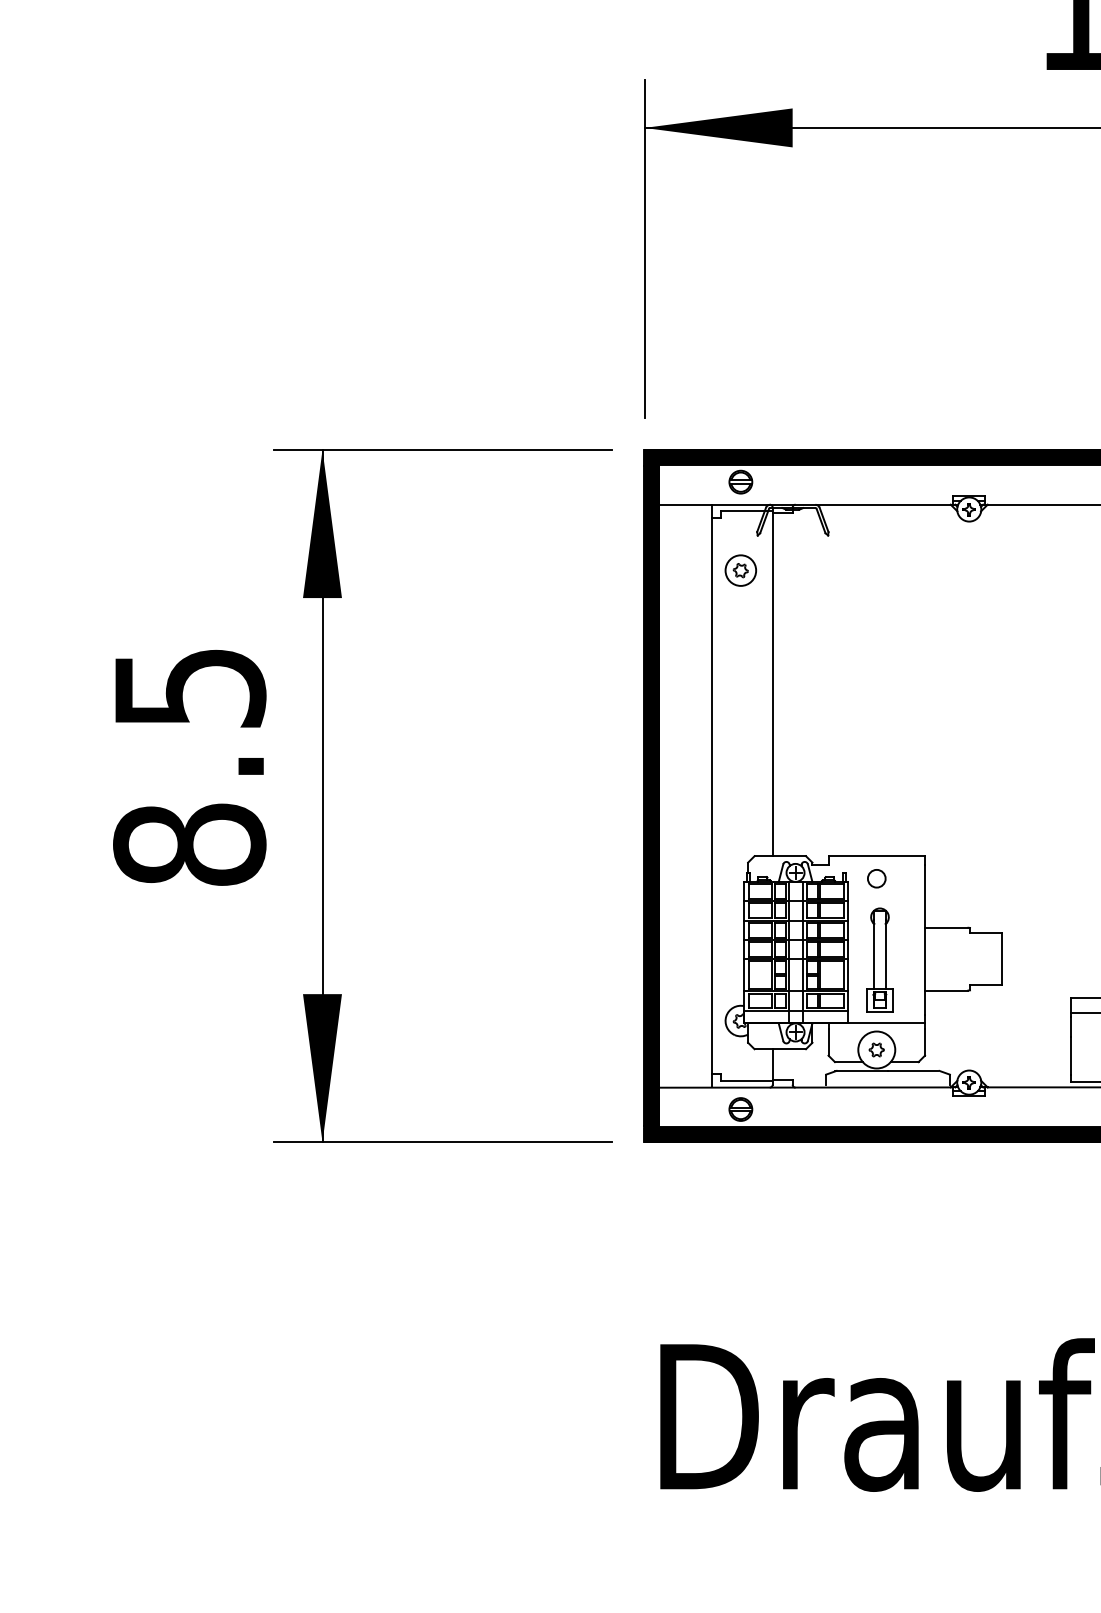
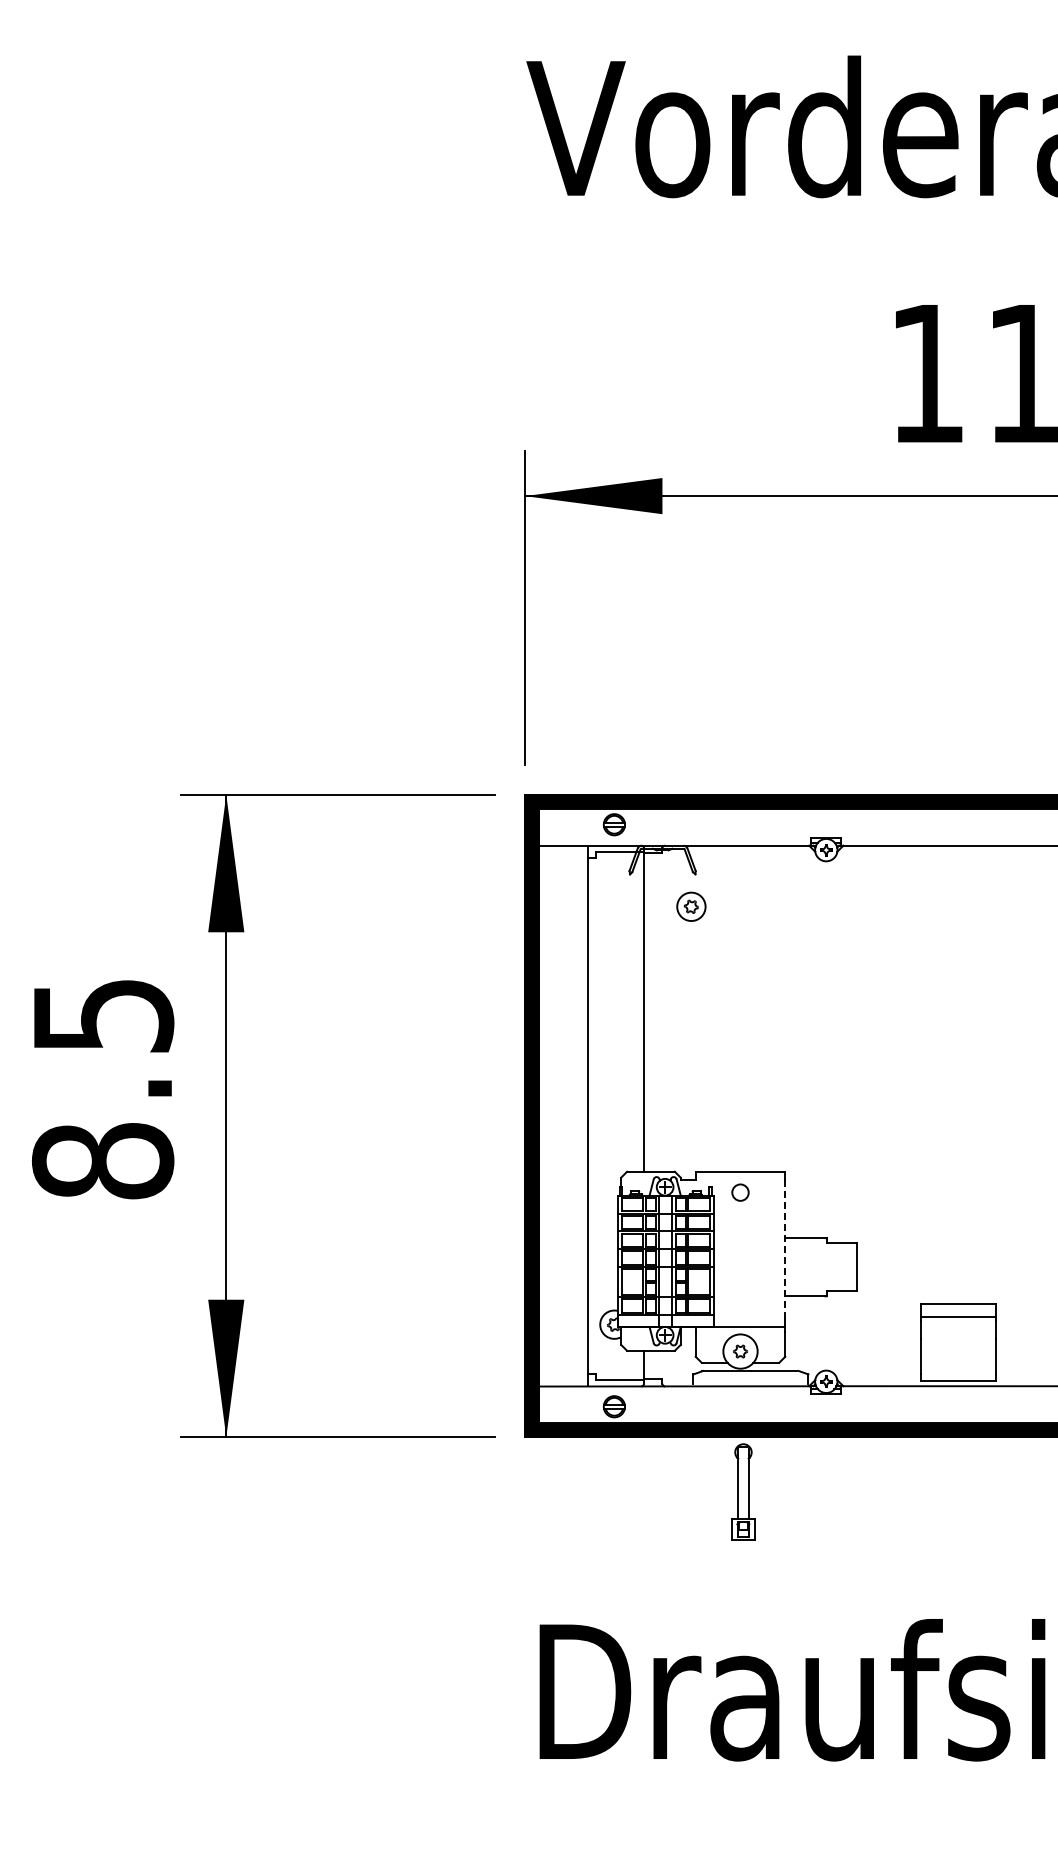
part: (740, 570) -> (691, 906), moved
line: (925, 939) -> (785, 1249), solid -> dashed
part: (880, 959) -> (743, 1491), moved

